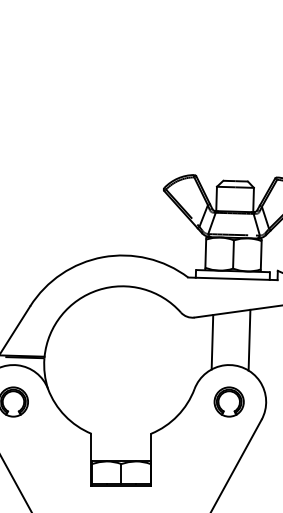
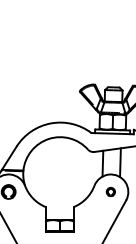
circle: (228, 401) -> (110, 191), size x0.6

